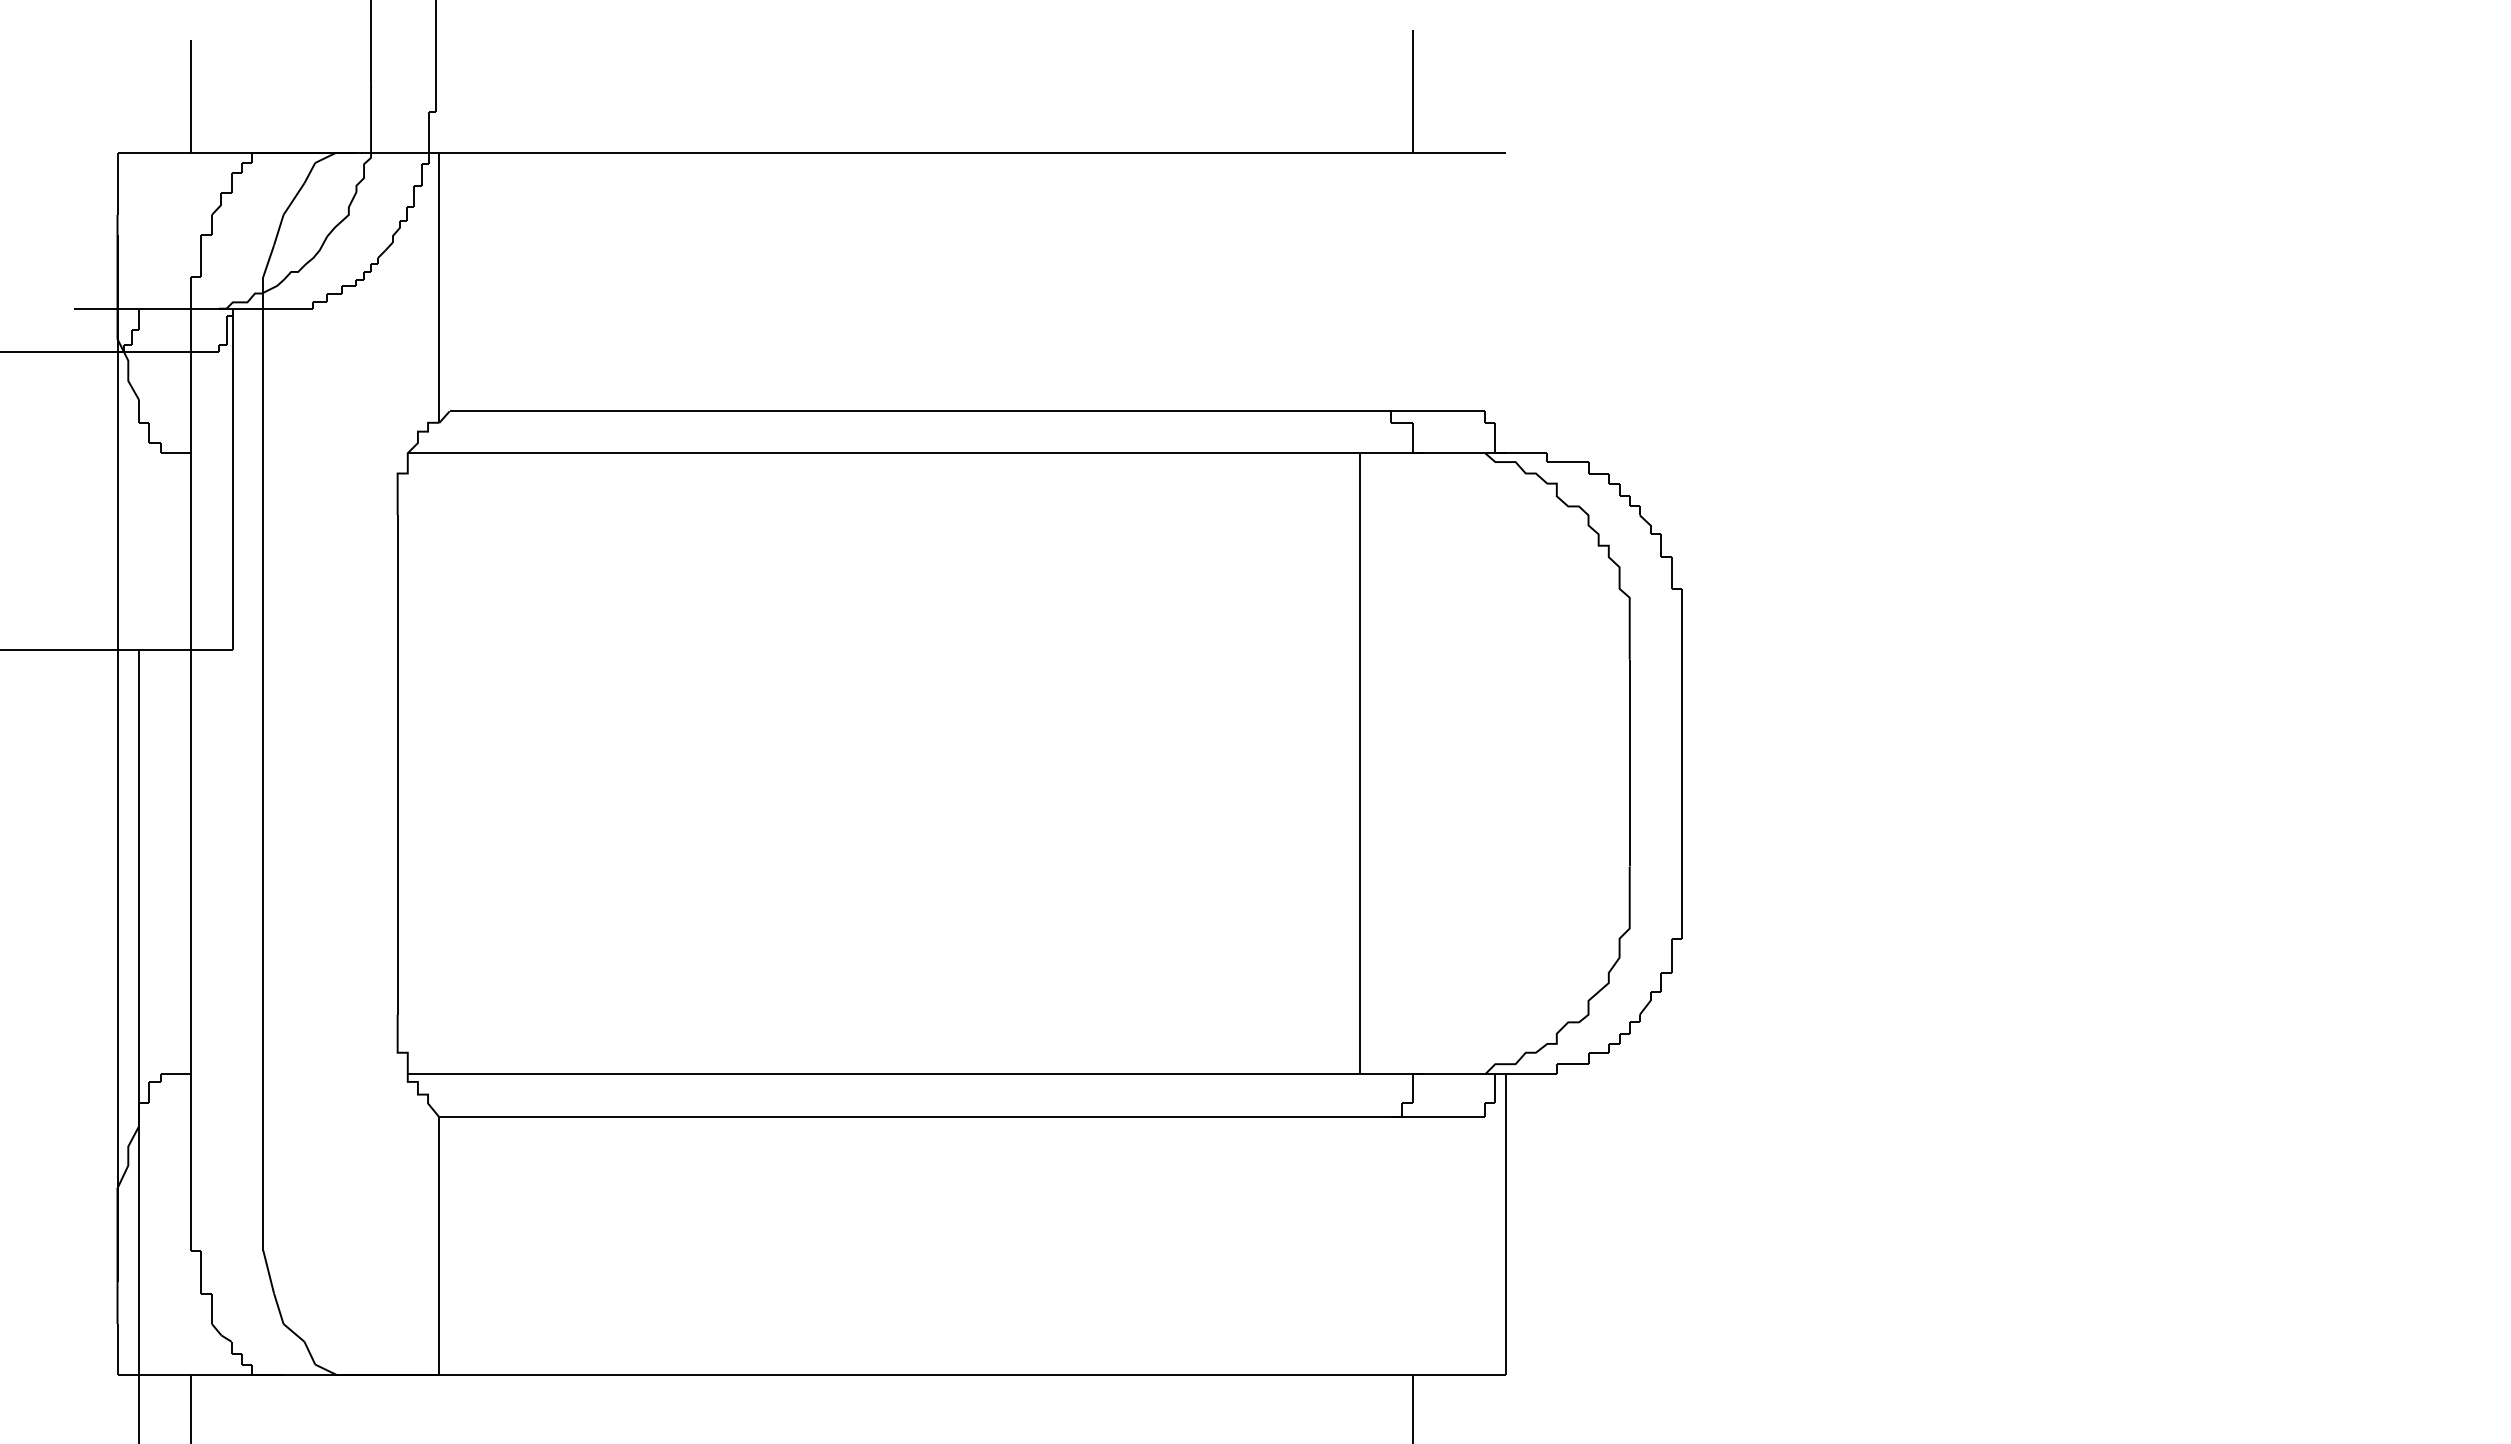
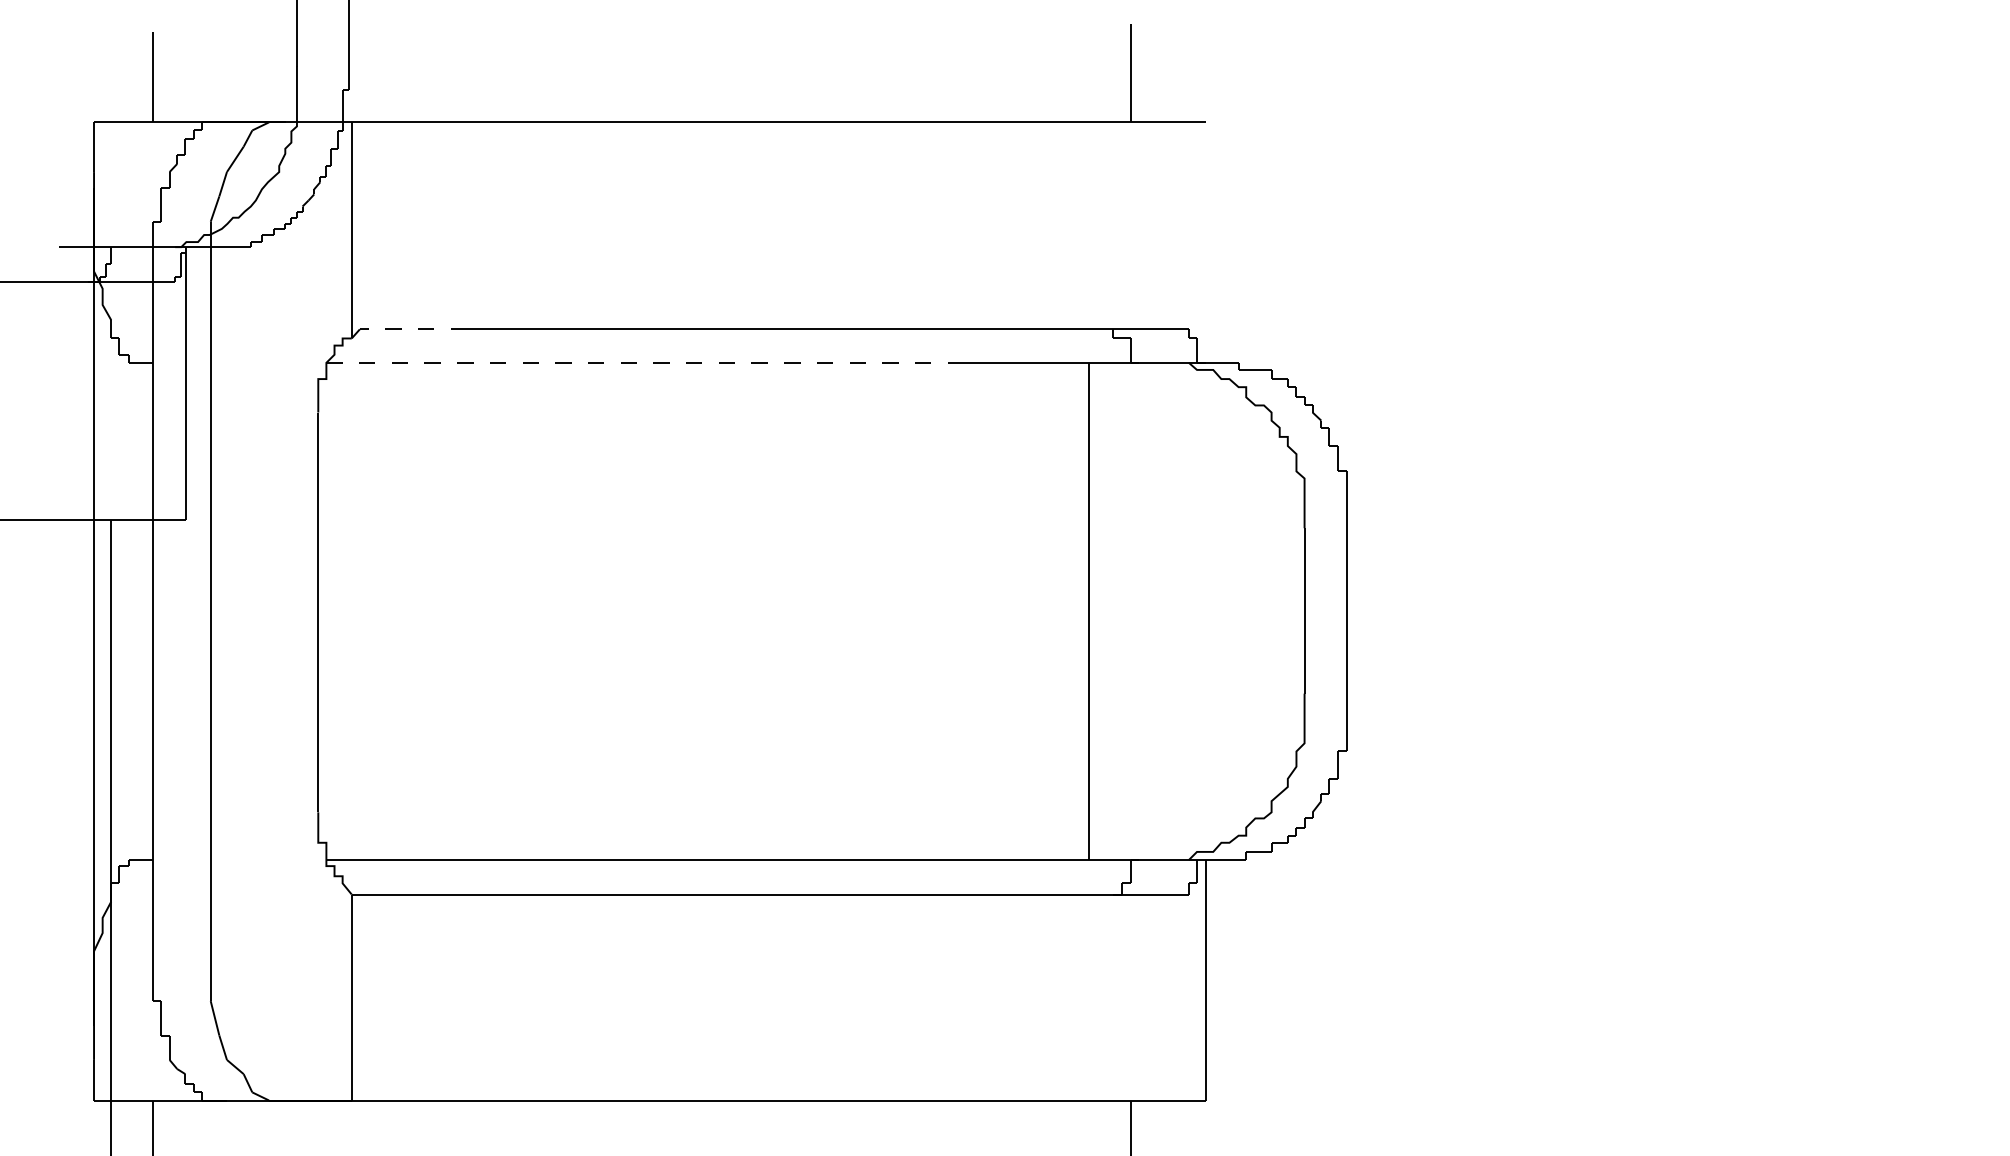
line: (516, 411) -> (413, 329), solid -> dashed
line: (802, 452) -> (642, 362), solid -> dashed

